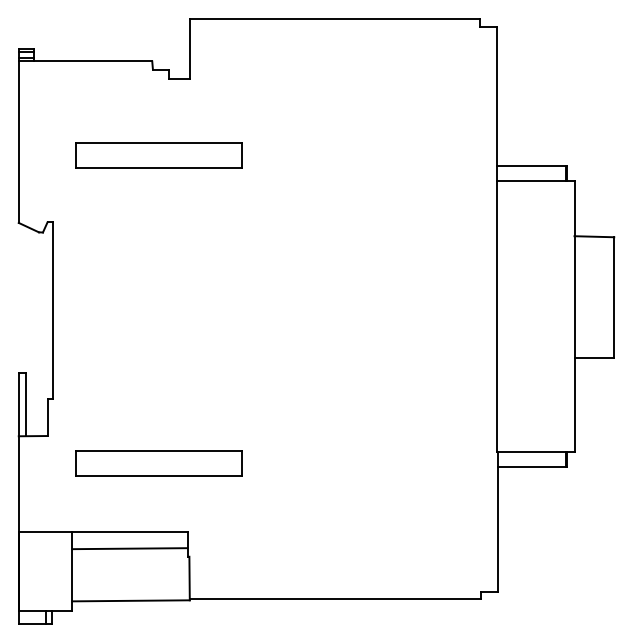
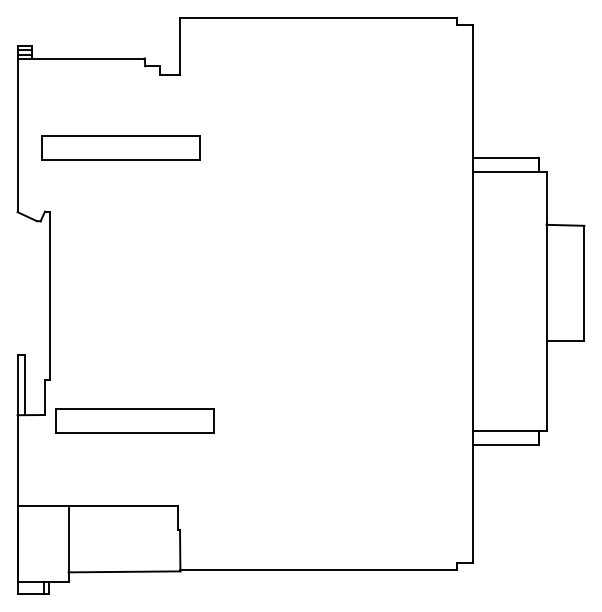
part: (158, 155) -> (120, 148), moved
part: (158, 463) -> (134, 421), moved
line: (129, 548) -> (123, 522), removed

